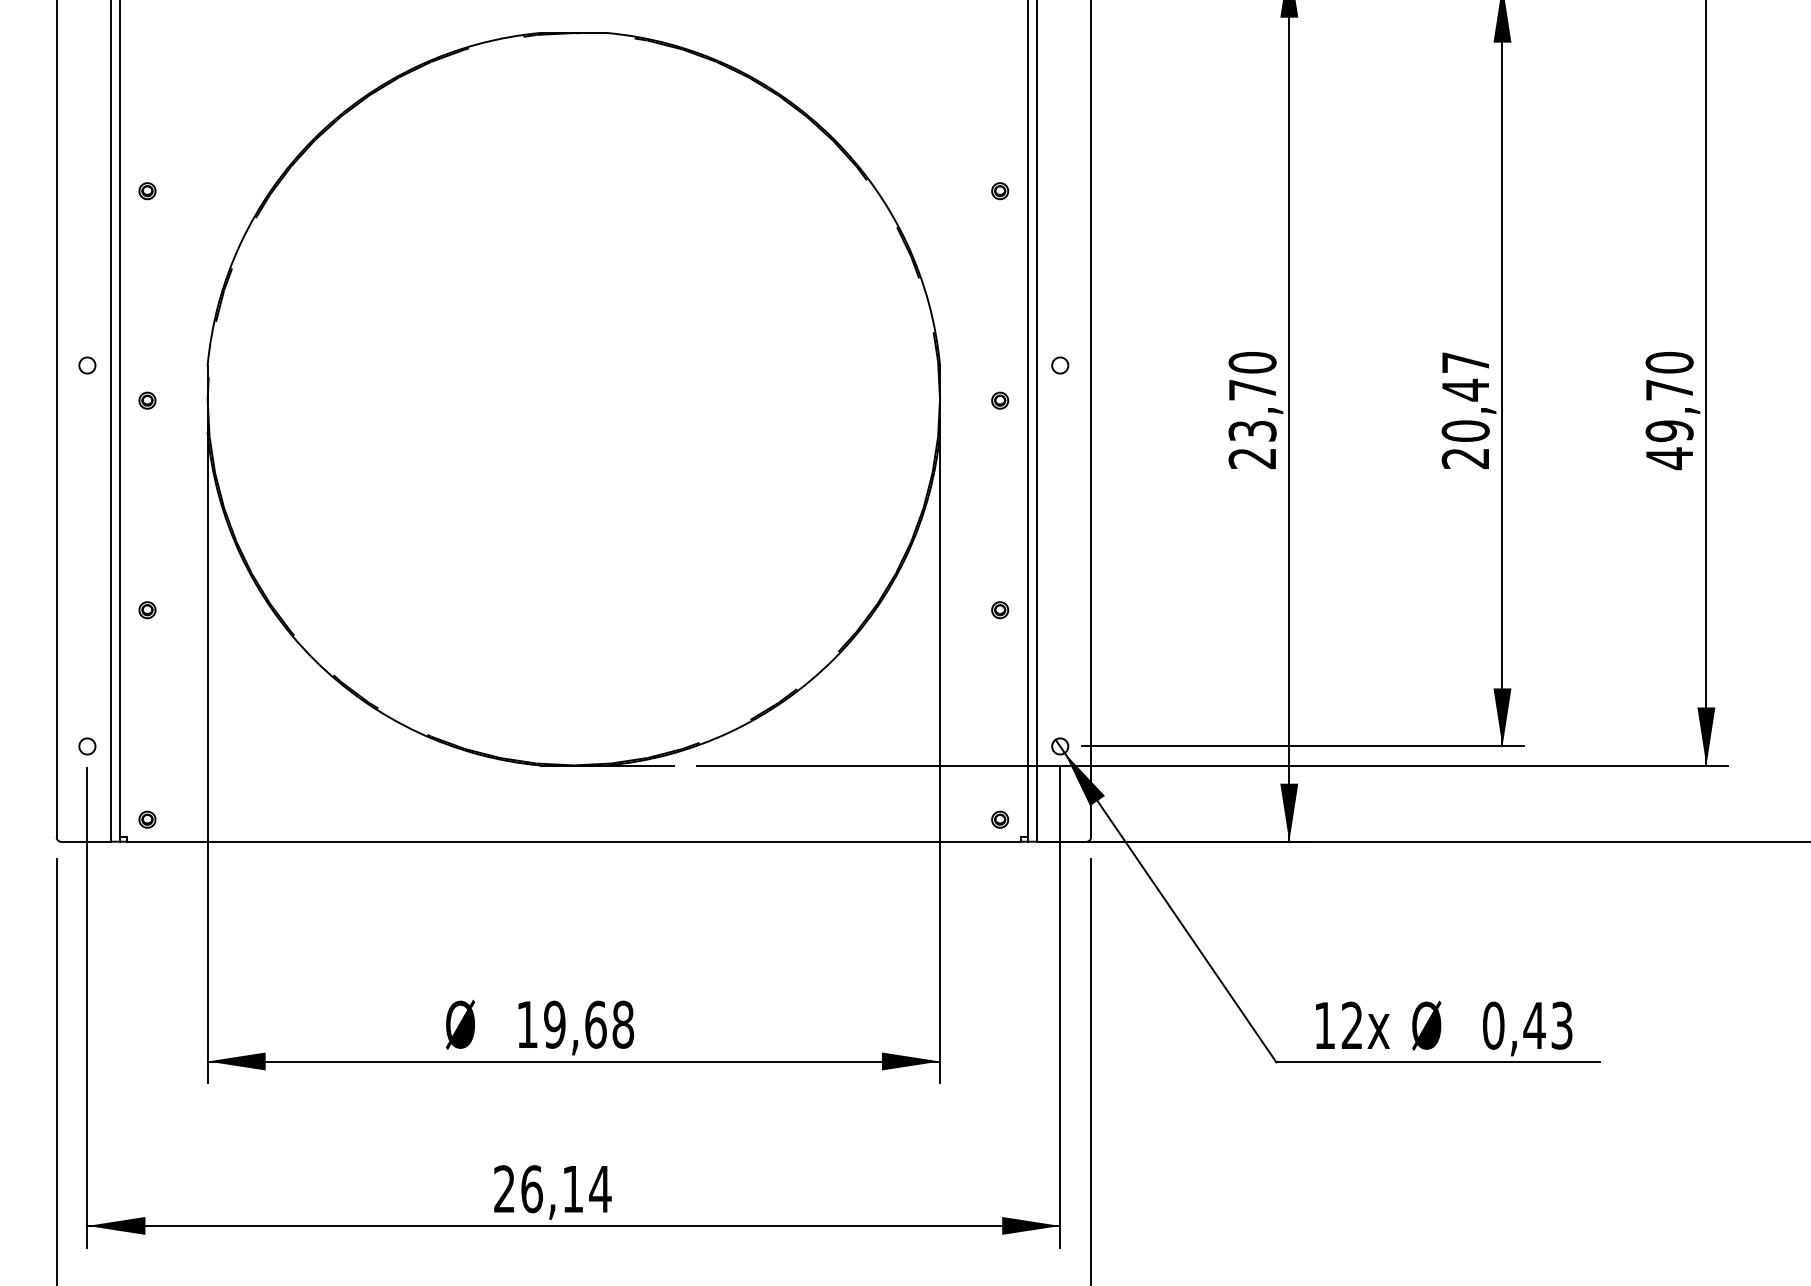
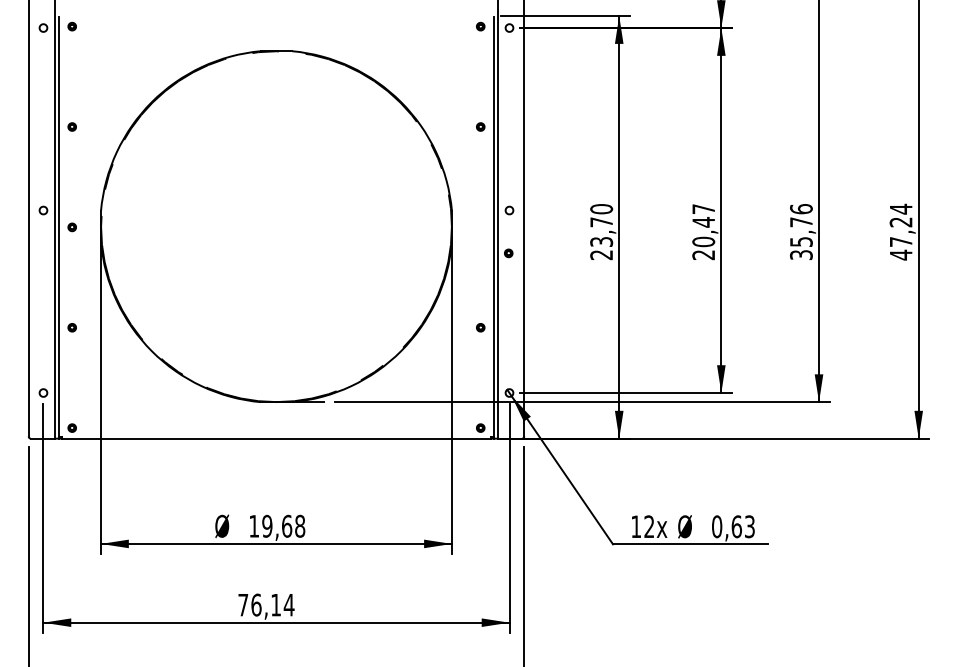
part: (999, 400) -> (508, 253), moved
text: (1669, 411) -> (801, 232), 49,70 -> 35,76
text: (1534, 1025) -> (736, 526), 0,43 -> 0,63
text: (504, 1187) -> (243, 604), 26,14 -> 76,14

